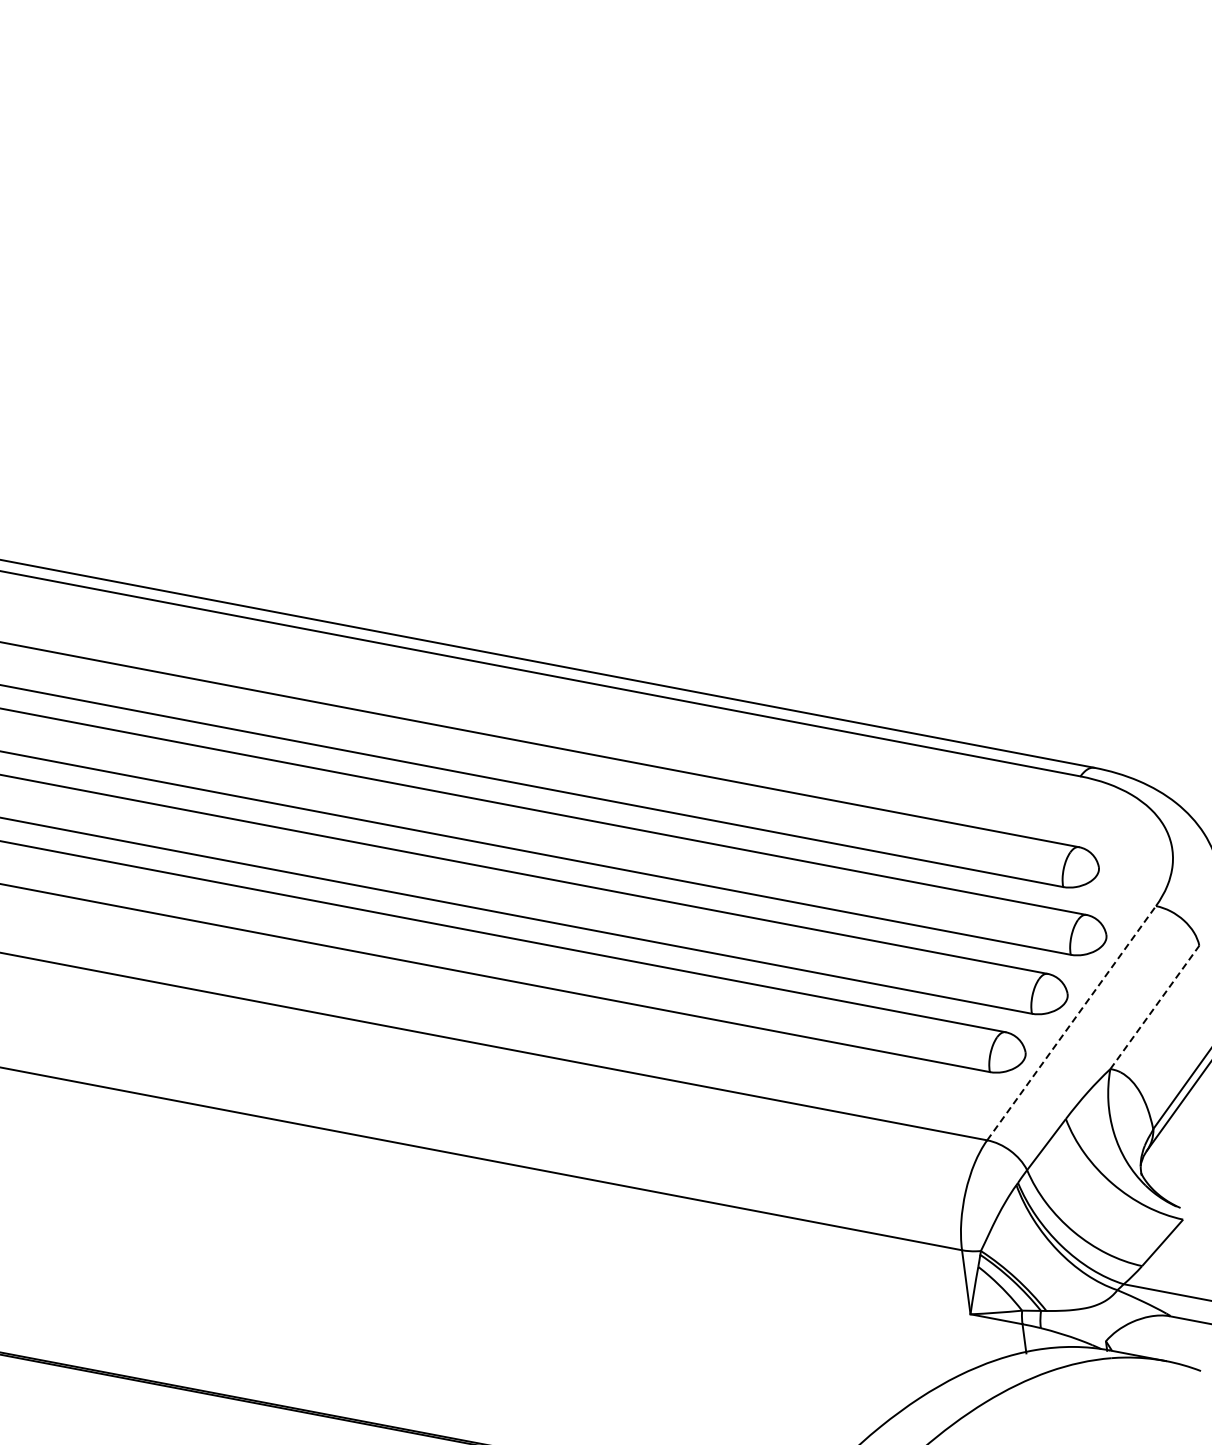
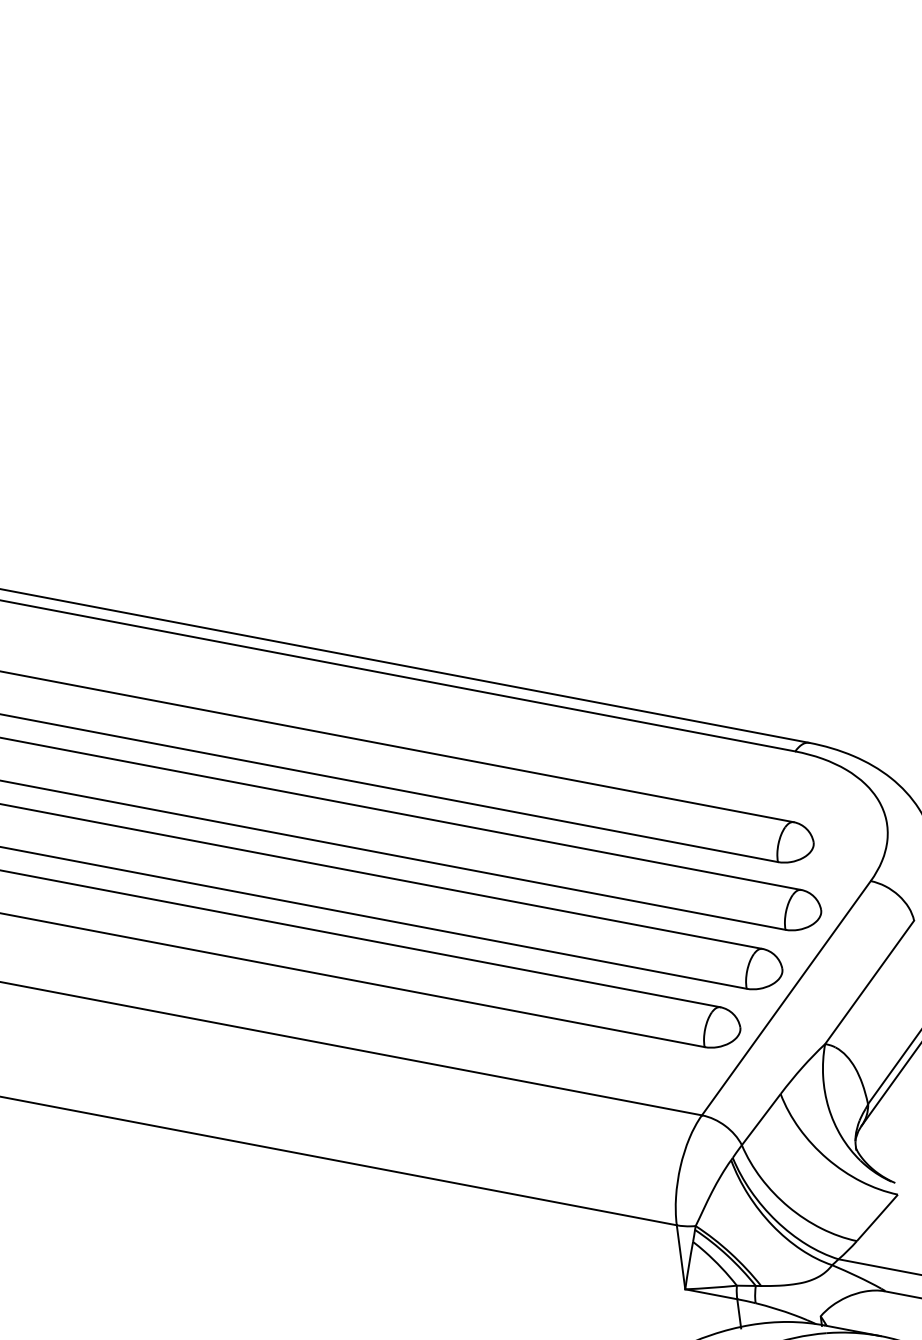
line: (1155, 1007) -> (870, 982), dashed -> solid
line: (1071, 1022) -> (786, 997), dashed -> solid

